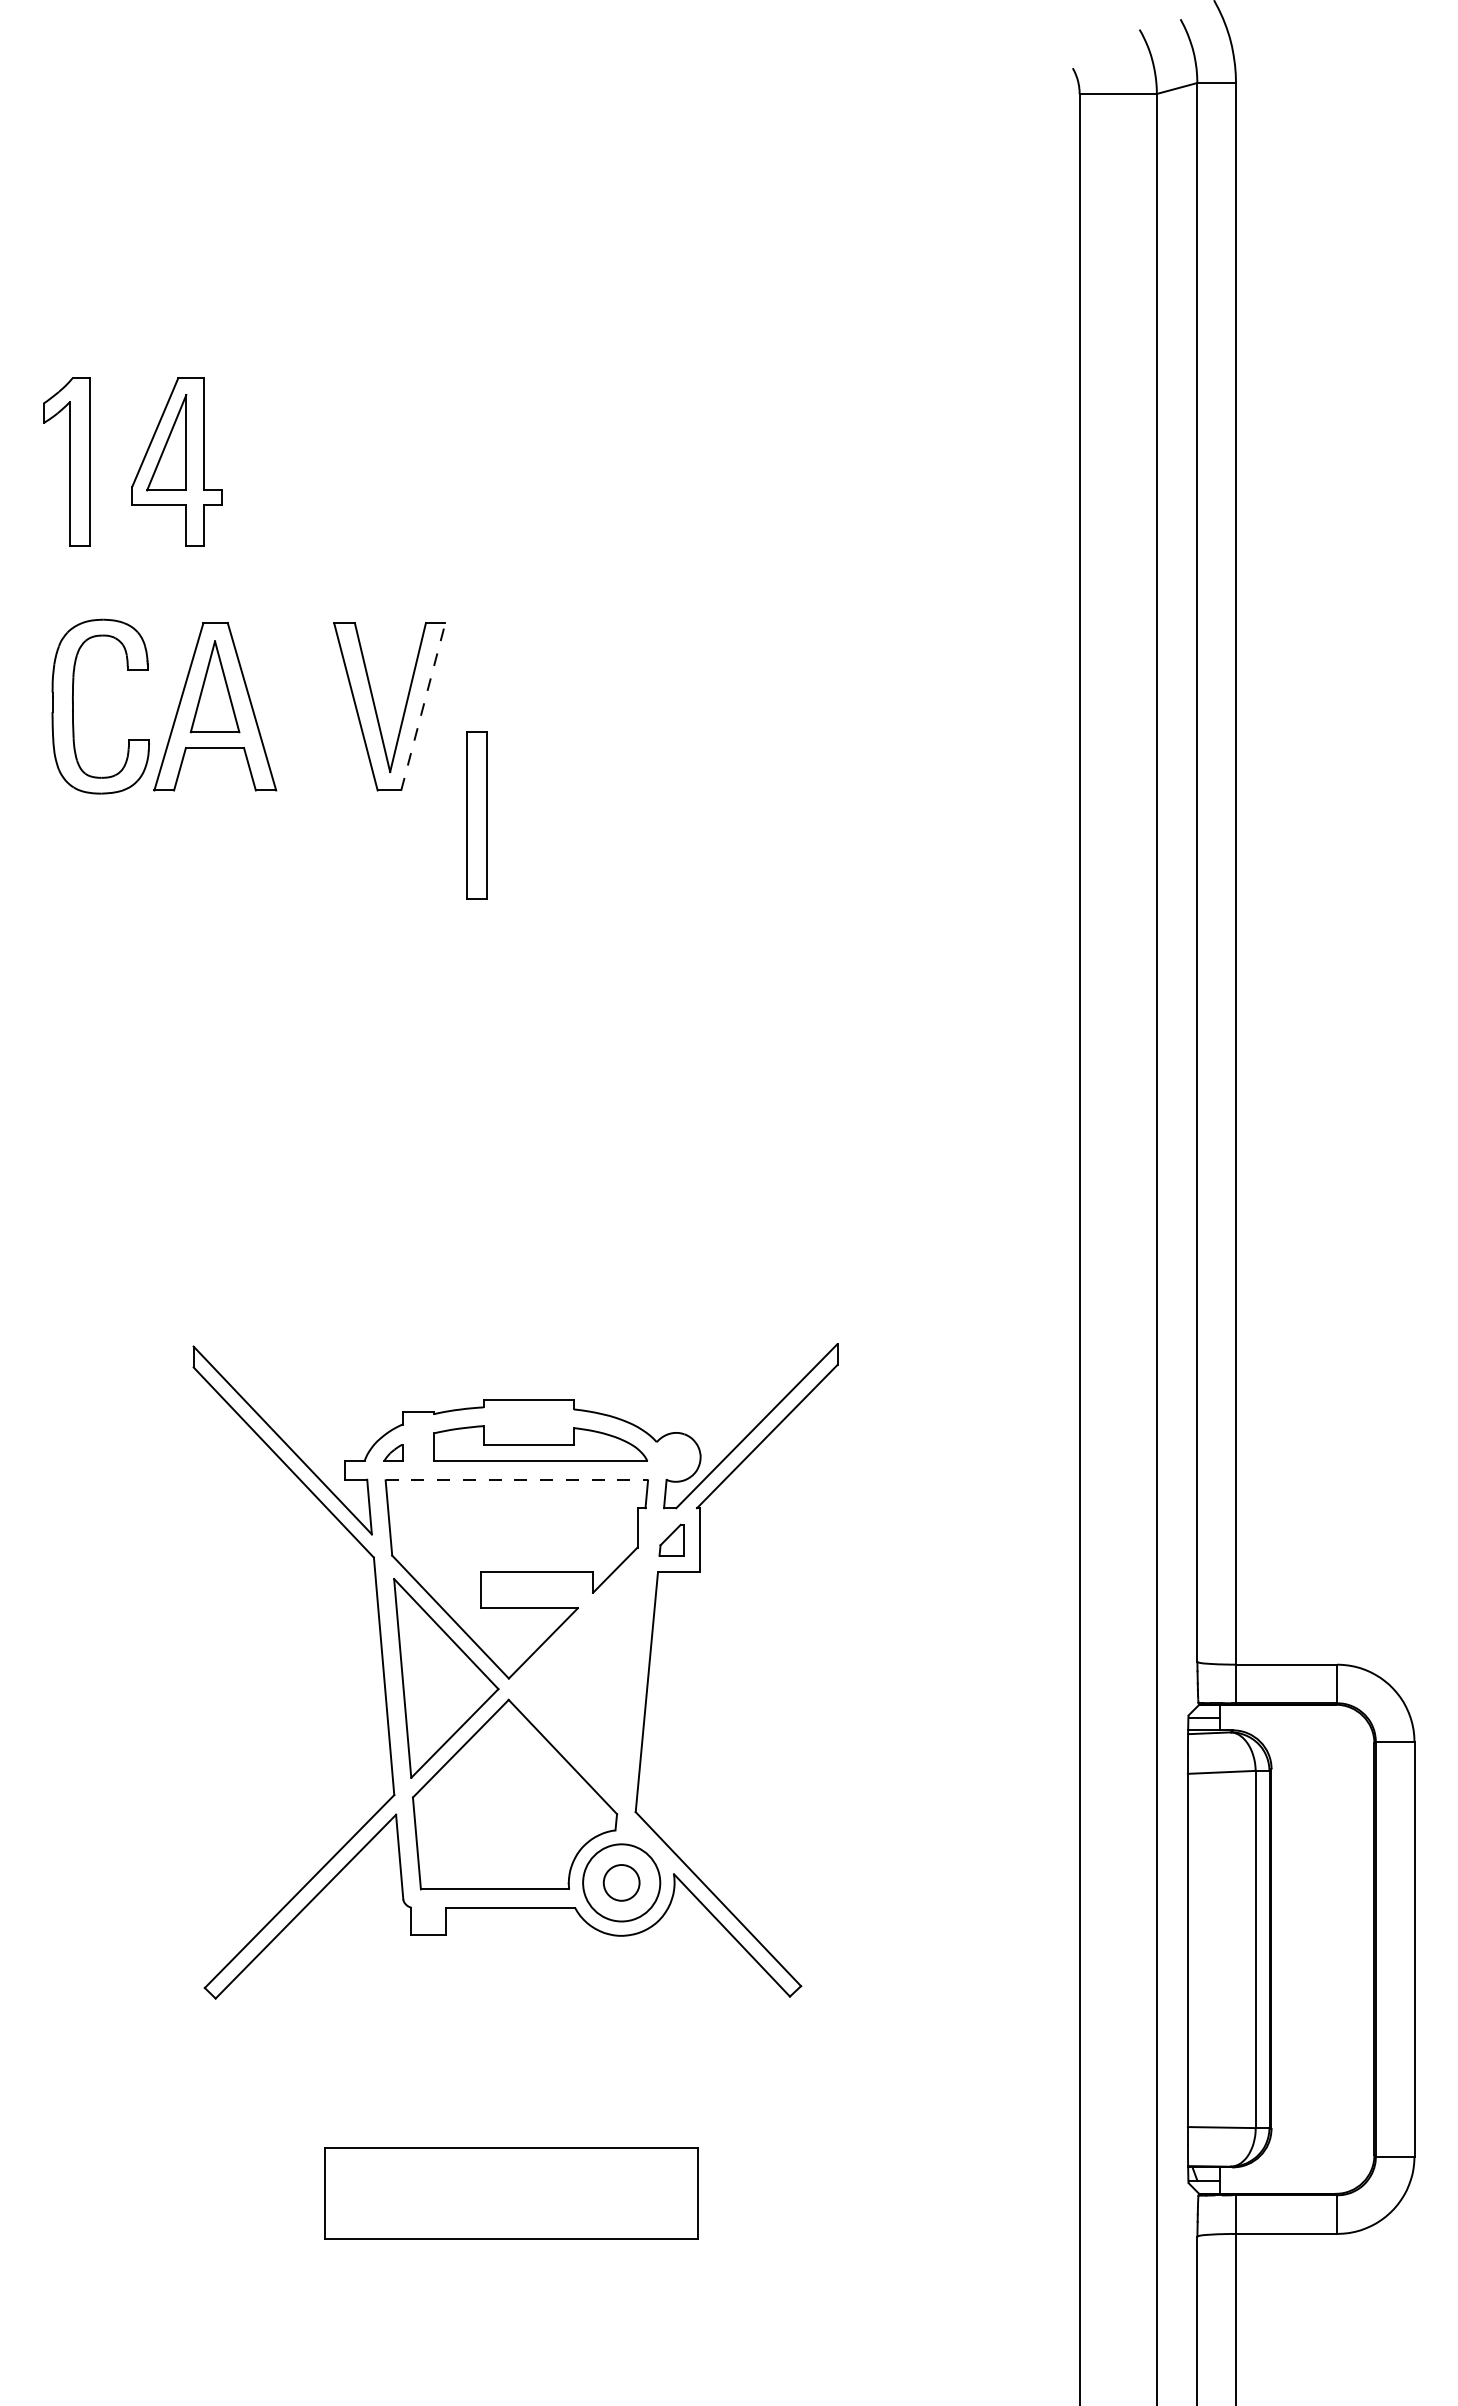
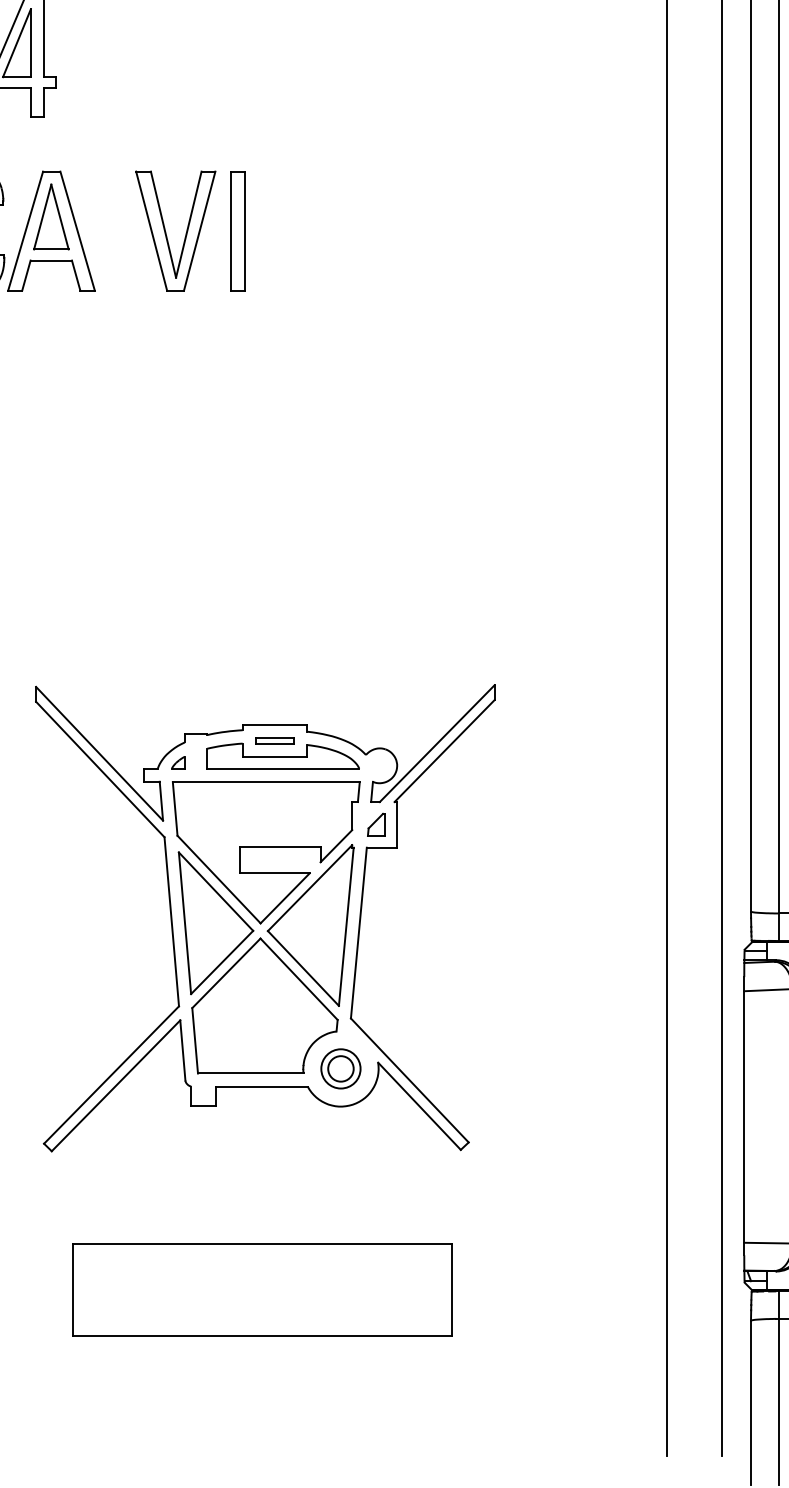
line: (423, 706) -> (199, 231), dashed -> solid
part: (476, 815) -> (237, 231), moved
part: (528, 1422) -> (274, 741), added
line: (517, 1480) -> (266, 782), dashed -> solid
part: (579, 1681) -> (310, 925), added
circle: (621, 1882) -> (340, 1068), size x0.71
part: (511, 2193) -> (262, 1290), size x1.43

